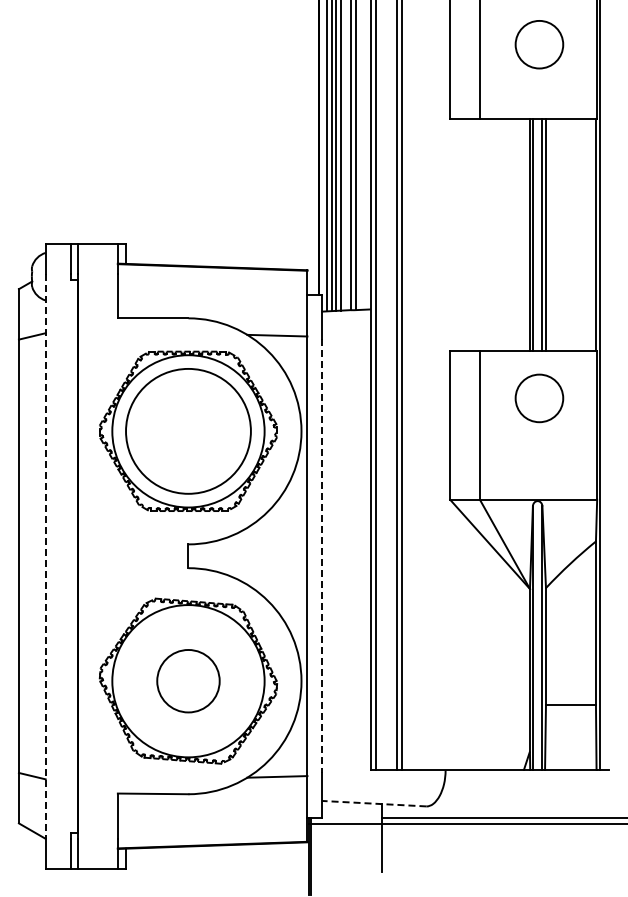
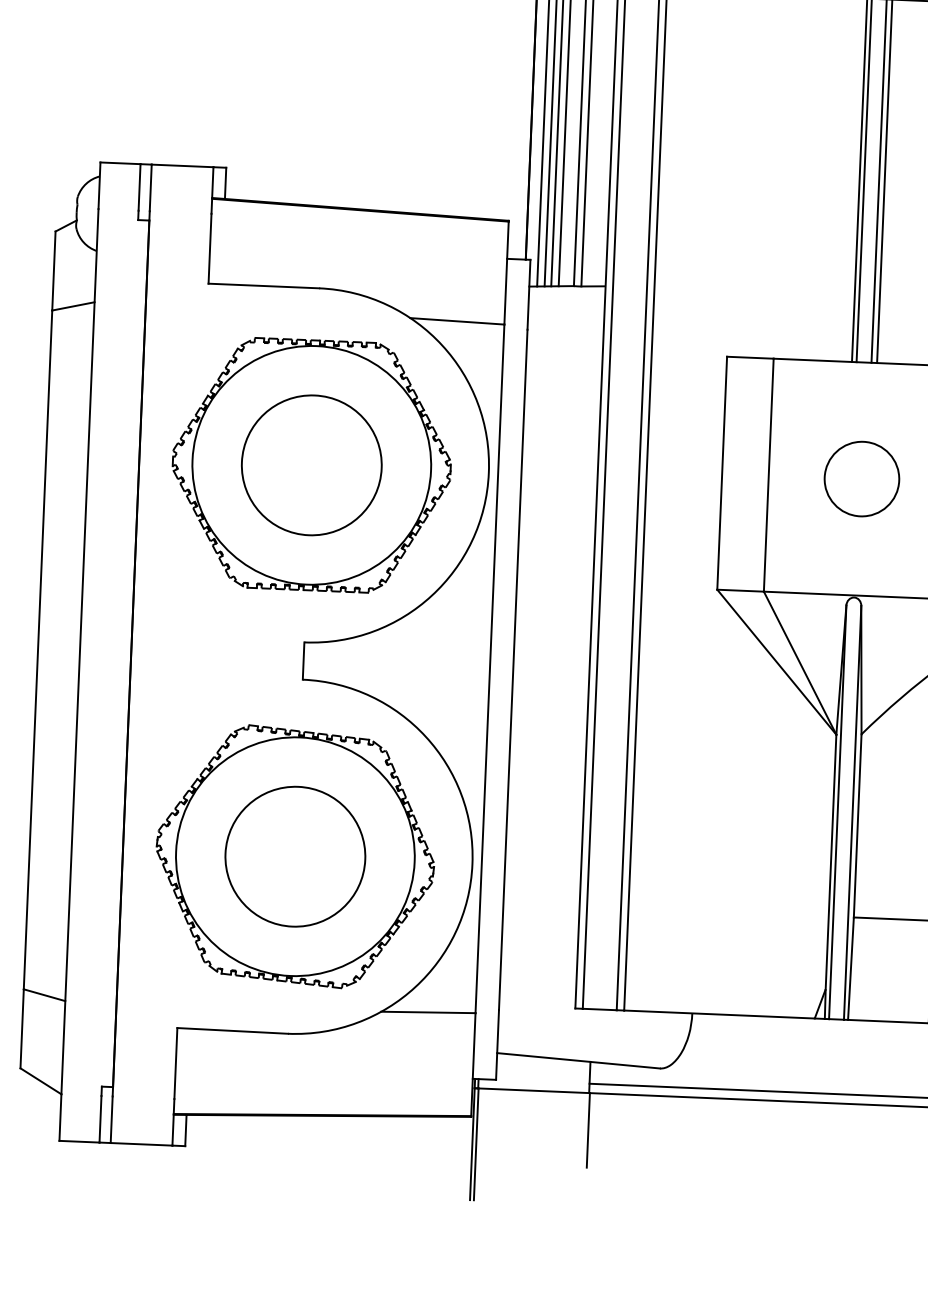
circle: (539, 398) -> (862, 479), moved
circle: (188, 430) -> (311, 464), size x0.71
line: (45, 556) -> (79, 651), dashed -> solid
line: (322, 556) -> (513, 670), dashed -> solid
circle: (188, 680) -> (295, 855), size x1.43
line: (373, 803) -> (577, 1060), dashed -> solid

